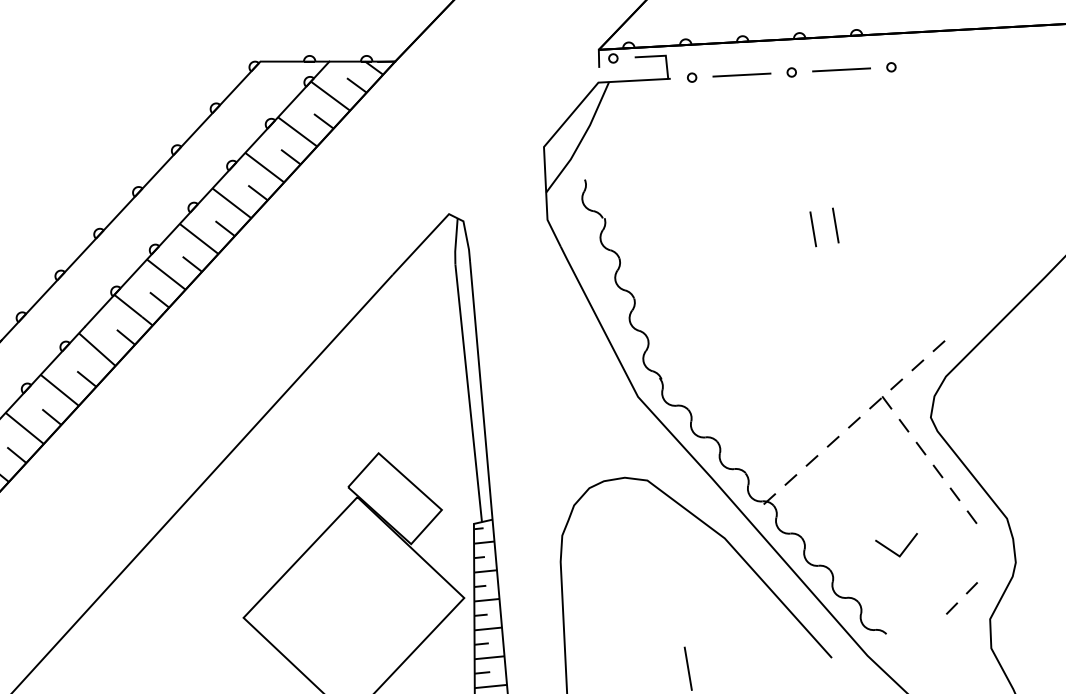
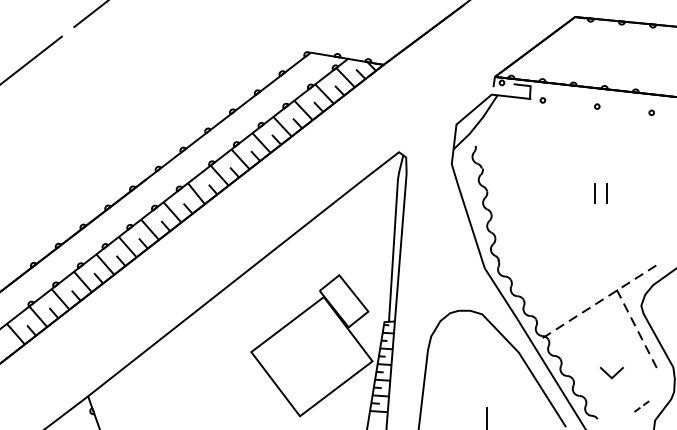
line: (841, 69) -> (624, 109), removed
line: (740, 75) -> (569, 103), removed
part: (961, 598) -> (641, 406), size x0.7

